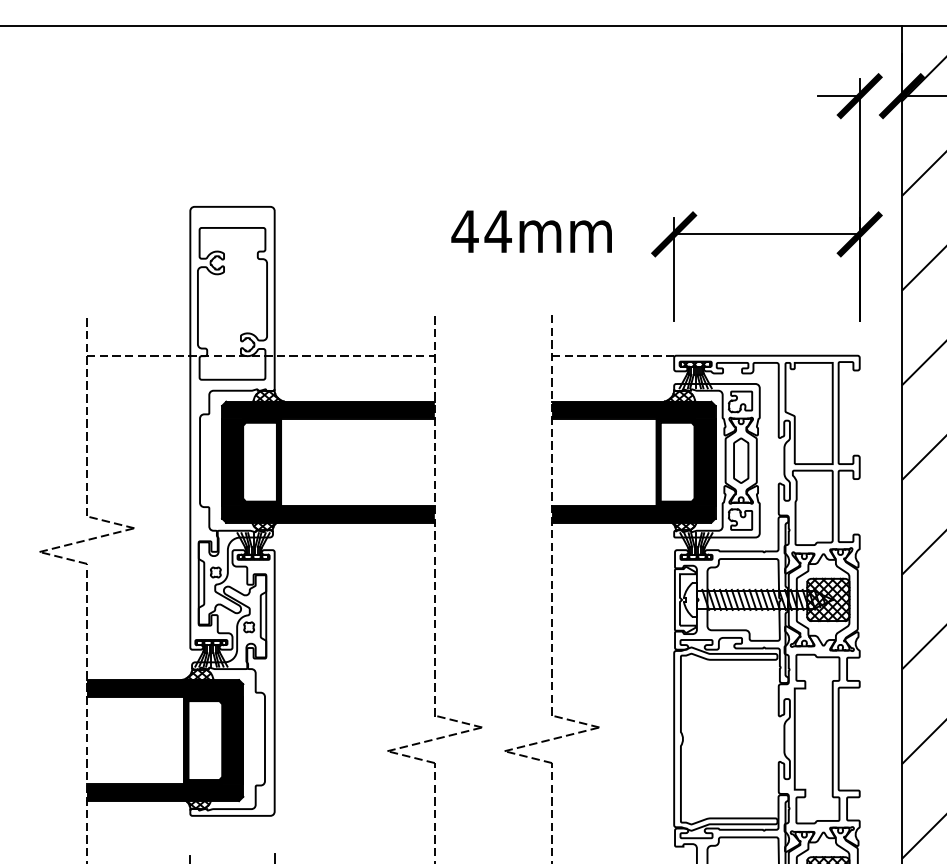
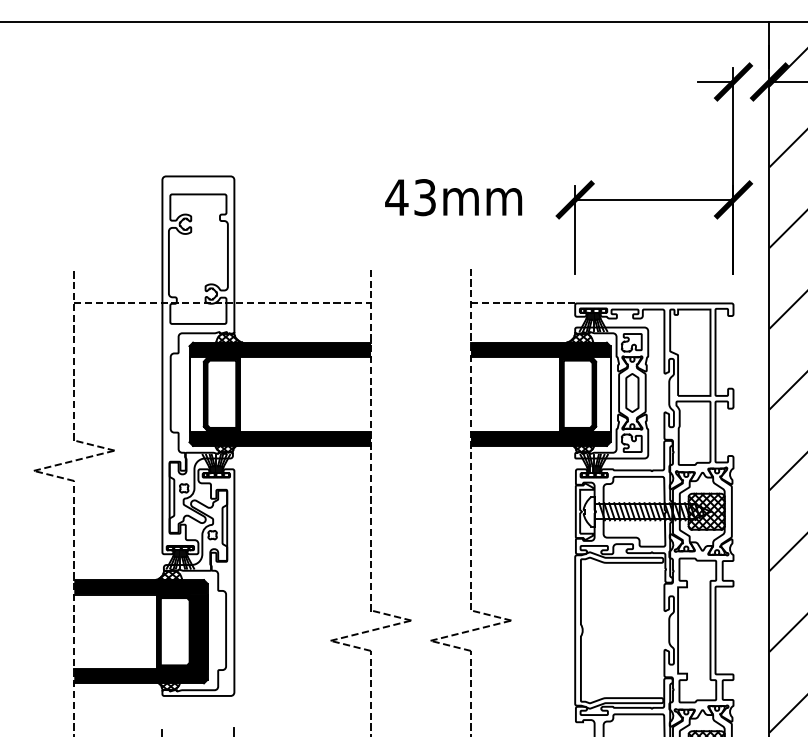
text: (497, 231) -> (424, 197), 44mm -> 43mm
fill: (233, 461) -> (199, 393), removed
fill: (704, 461) -> (601, 393), removed

